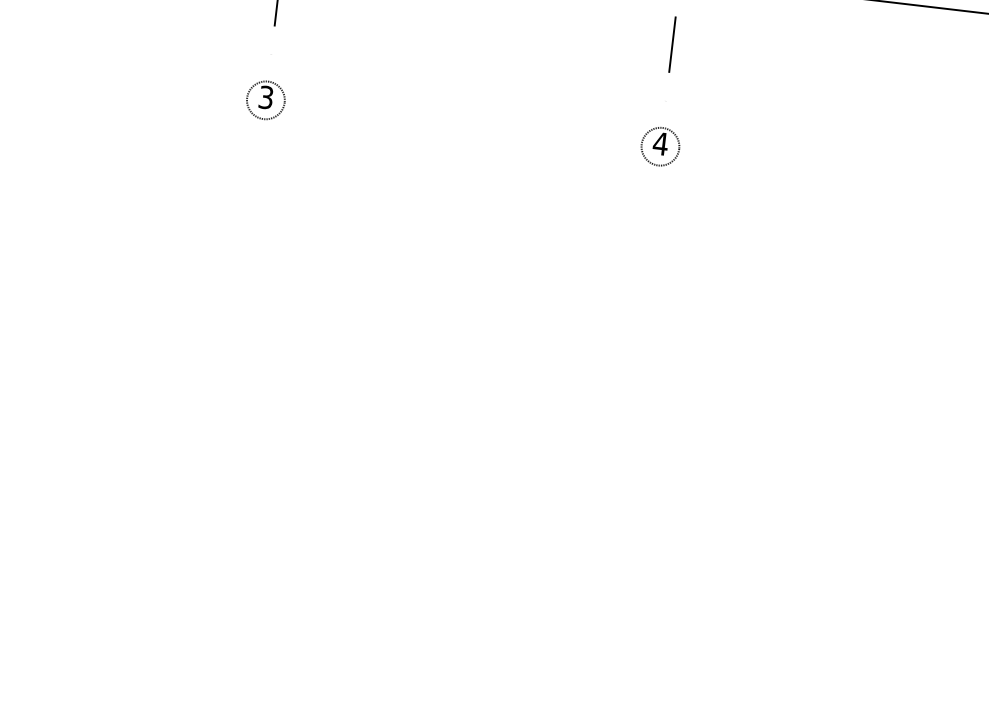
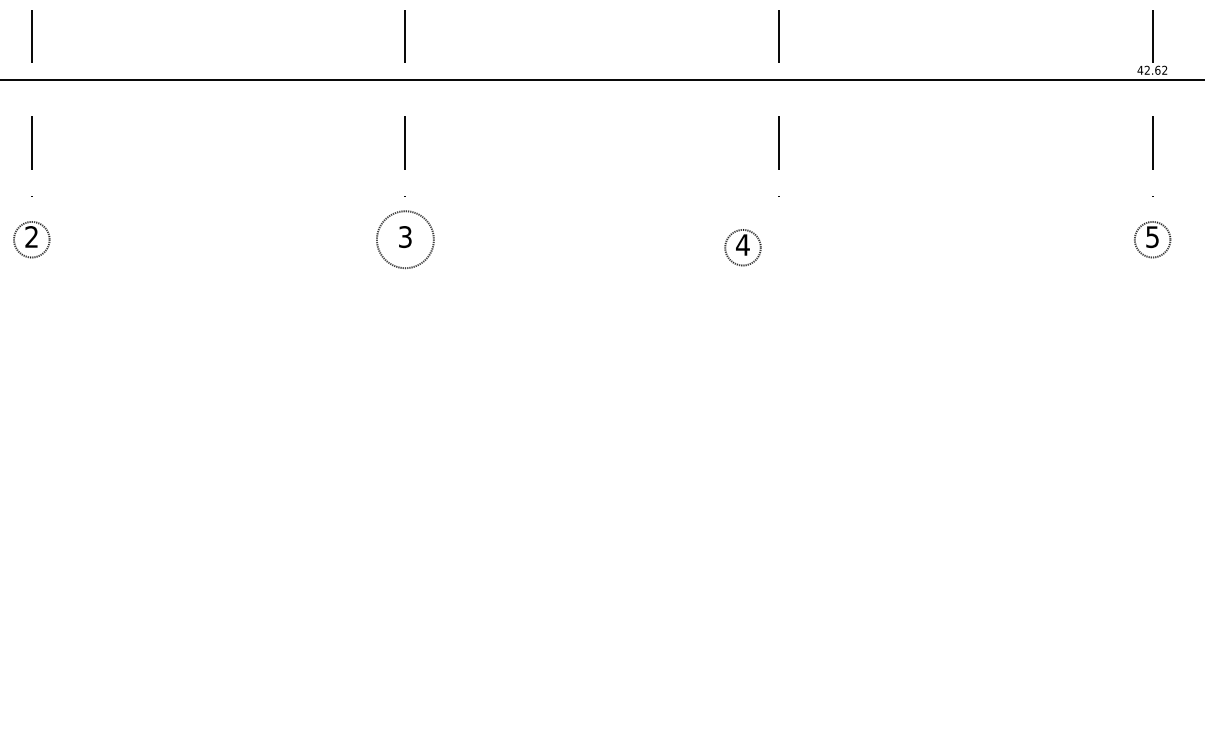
circle: (266, 100) -> (405, 239), size x1.6
part: (659, 146) -> (742, 247), moved

